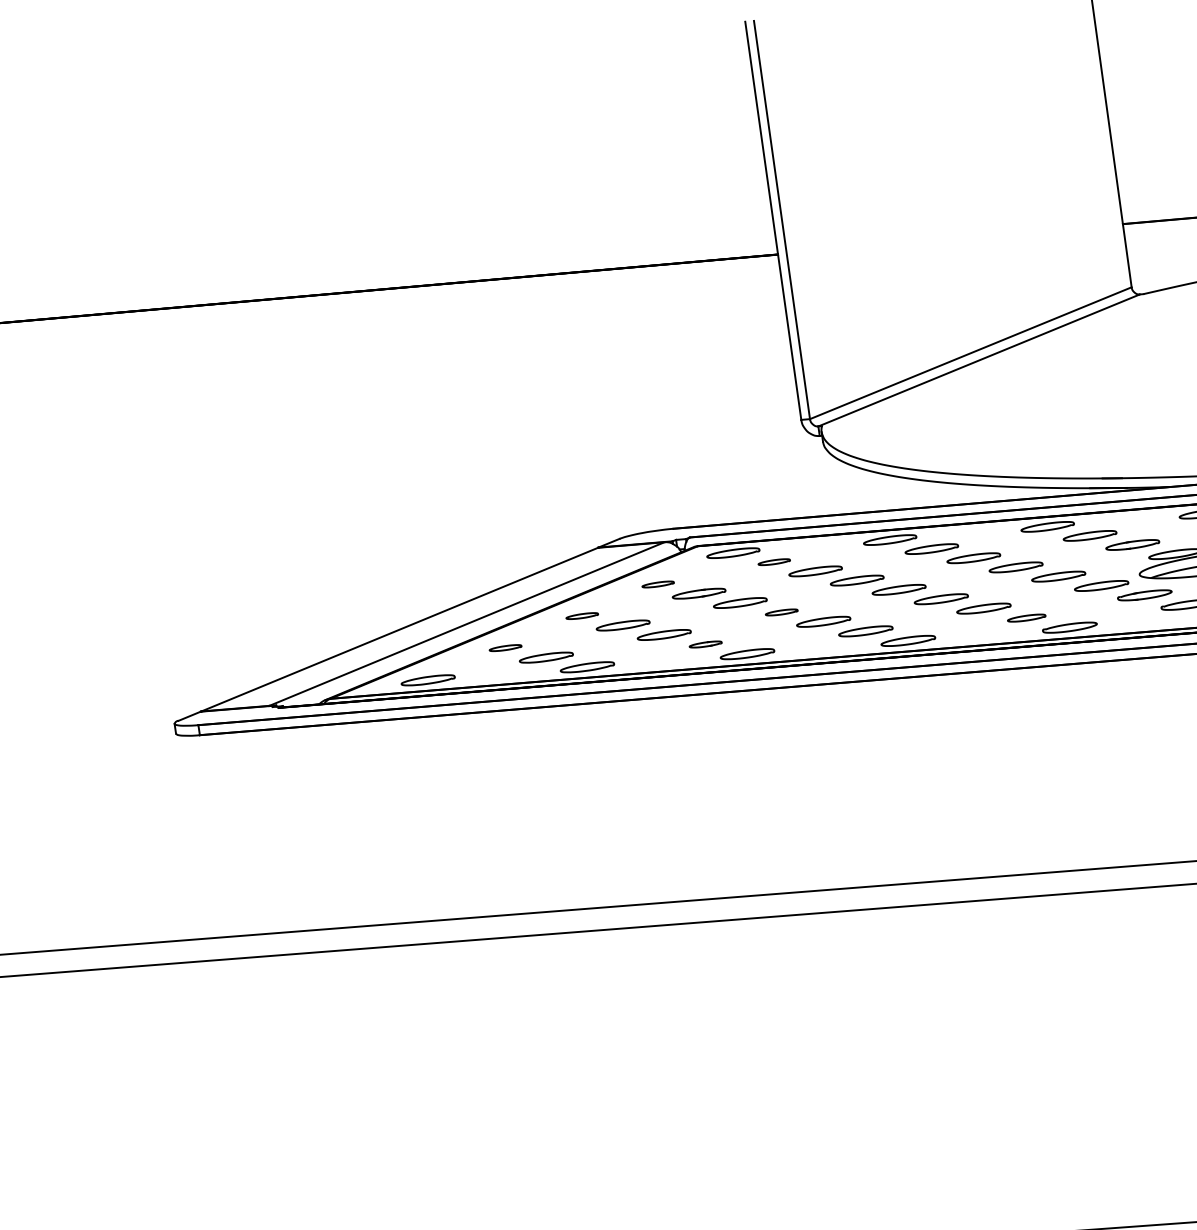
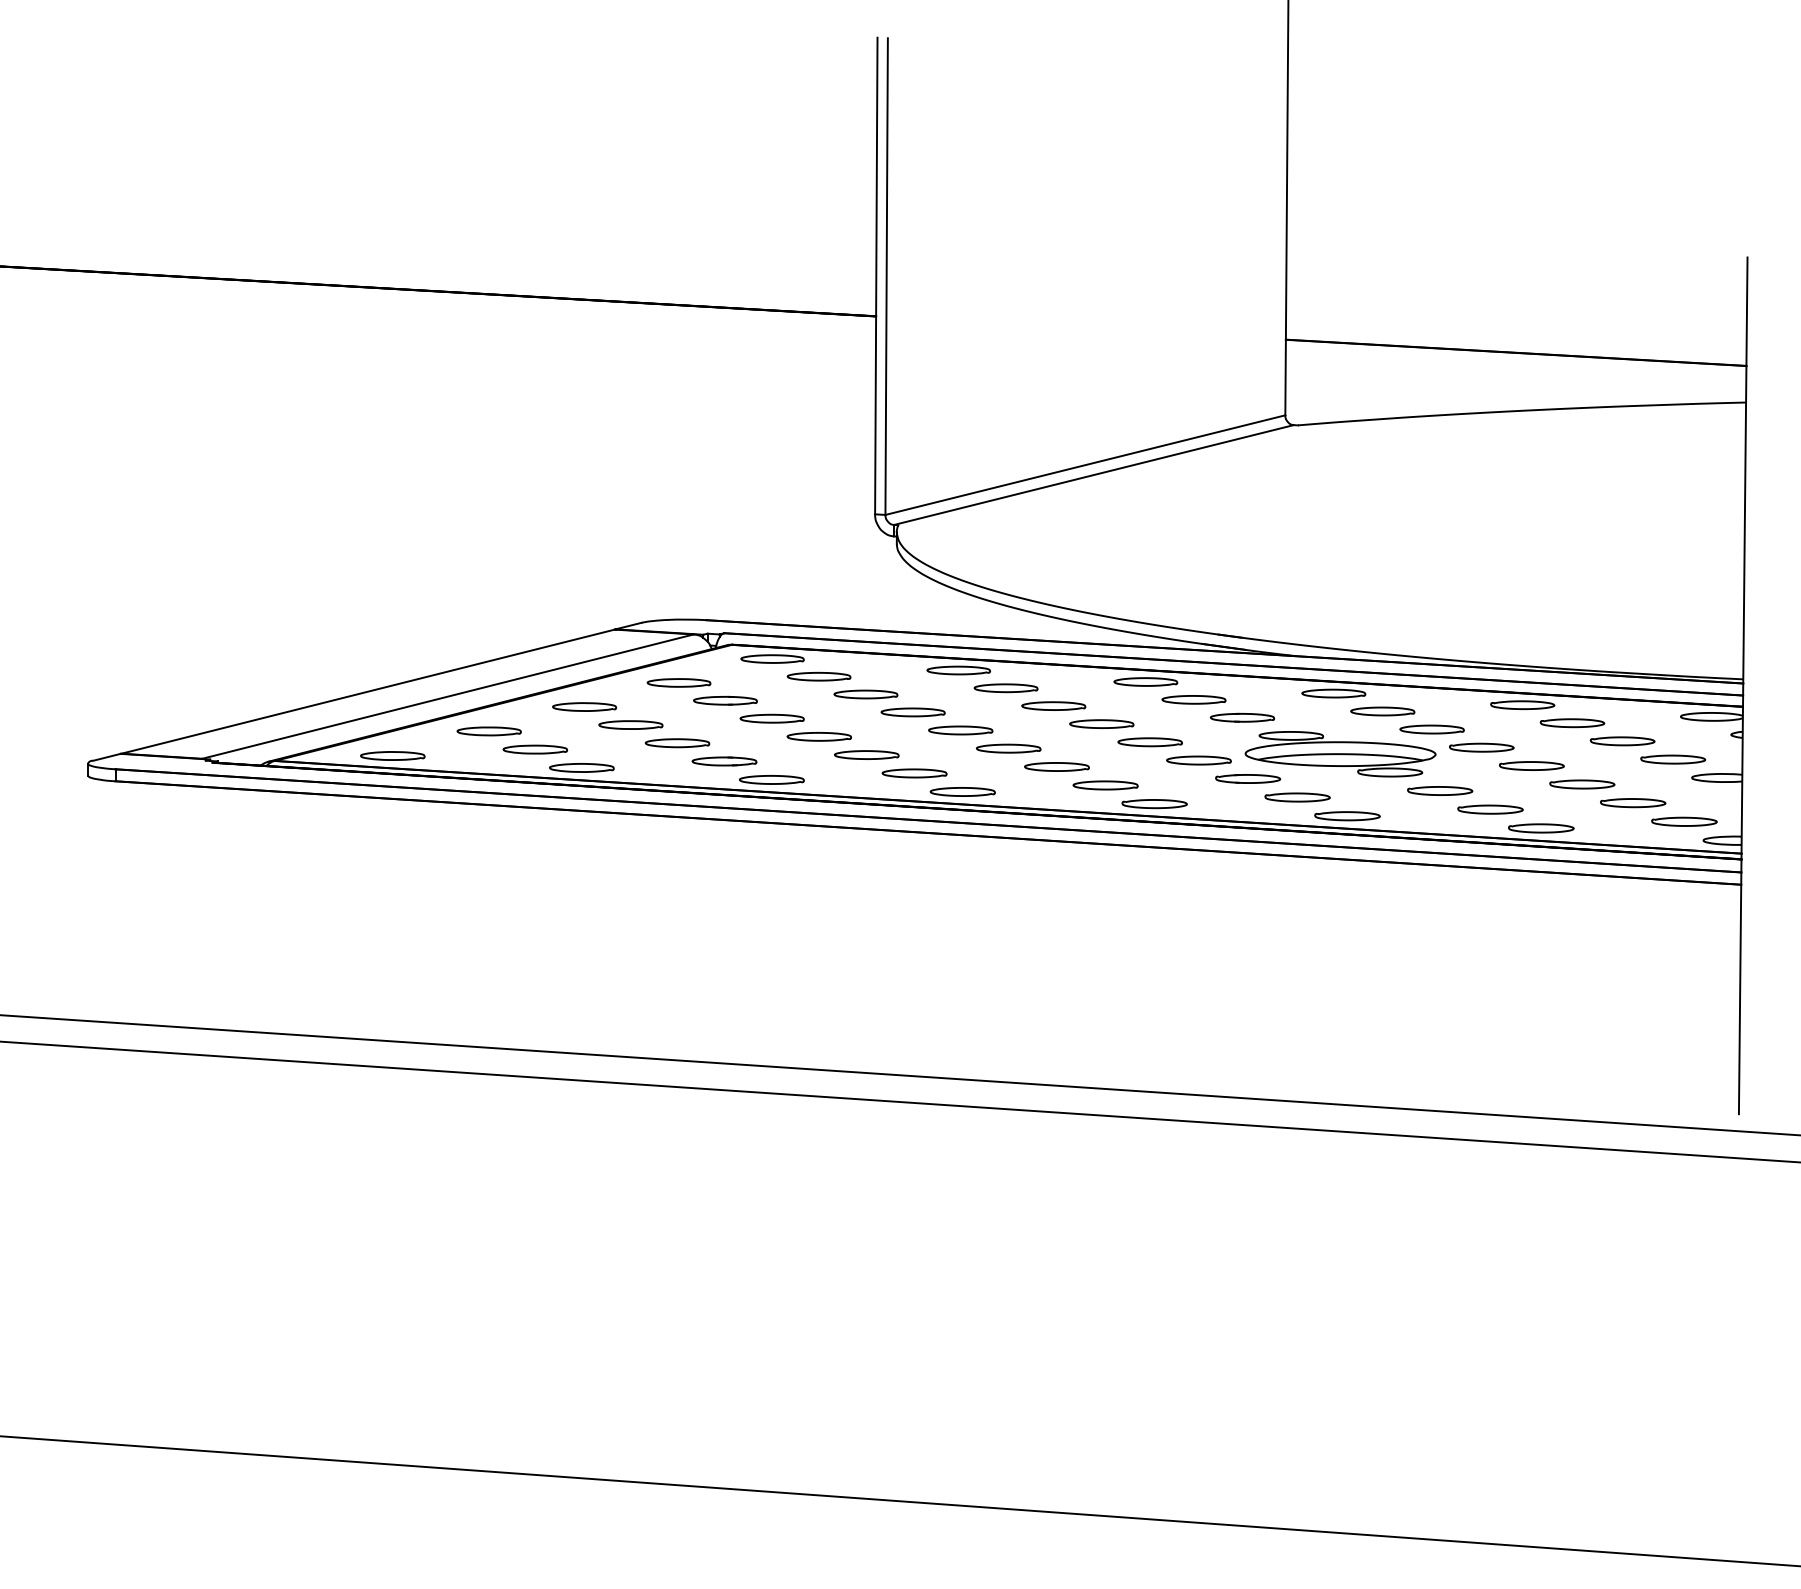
part: (773, 562) -> (818, 676), size x1.67
part: (657, 584) -> (678, 682), size x1.67
part: (781, 612) -> (818, 736), size x1.67
part: (582, 615) -> (584, 706), size x1.67
part: (1026, 618) -> (1105, 785), size x1.43
part: (705, 644) -> (724, 761), size x1.67
part: (505, 648) -> (488, 731), size x1.67

